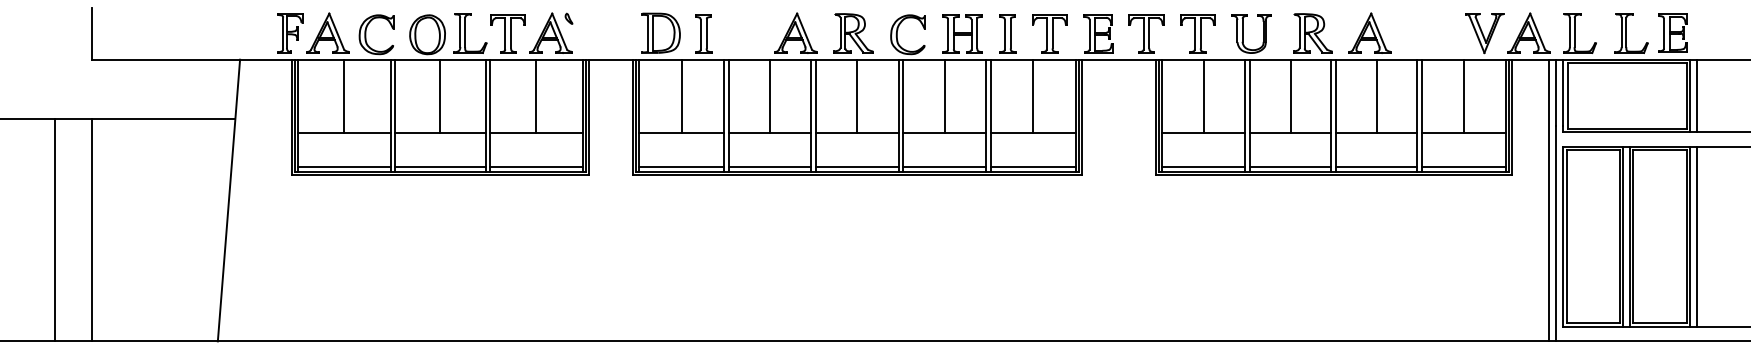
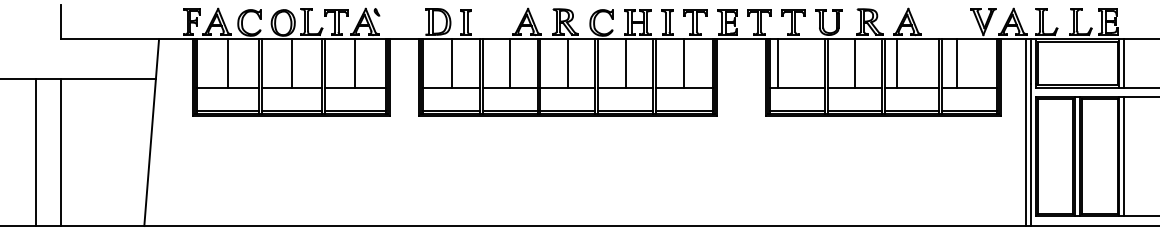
line: (1203, 95) -> (778, 63), moved
line: (1375, 95) -> (896, 63), moved
line: (1463, 95) -> (956, 63), moved

